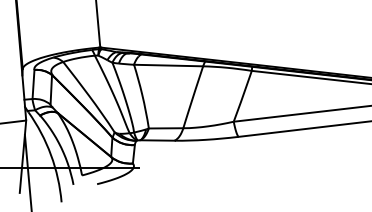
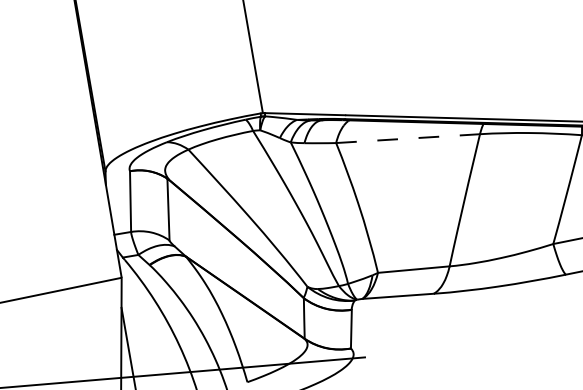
line: (168, 65) -> (407, 138), solid -> dashed

